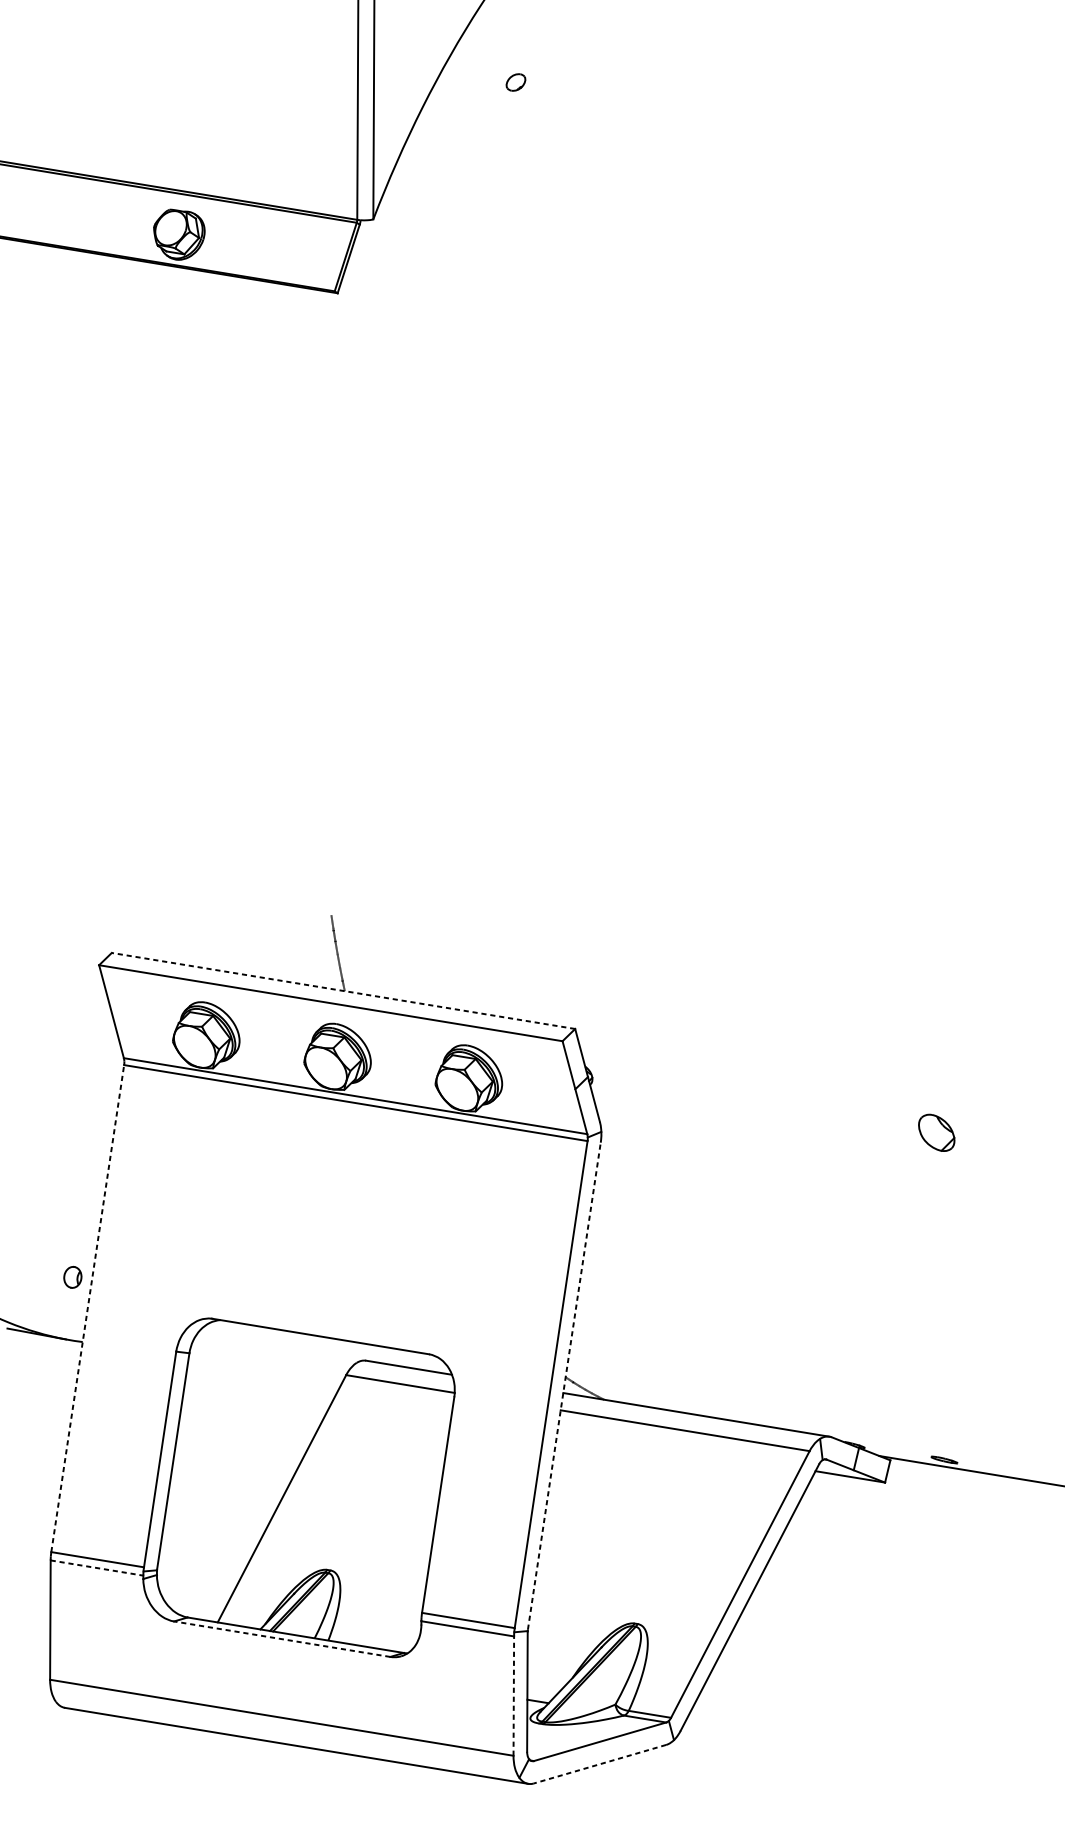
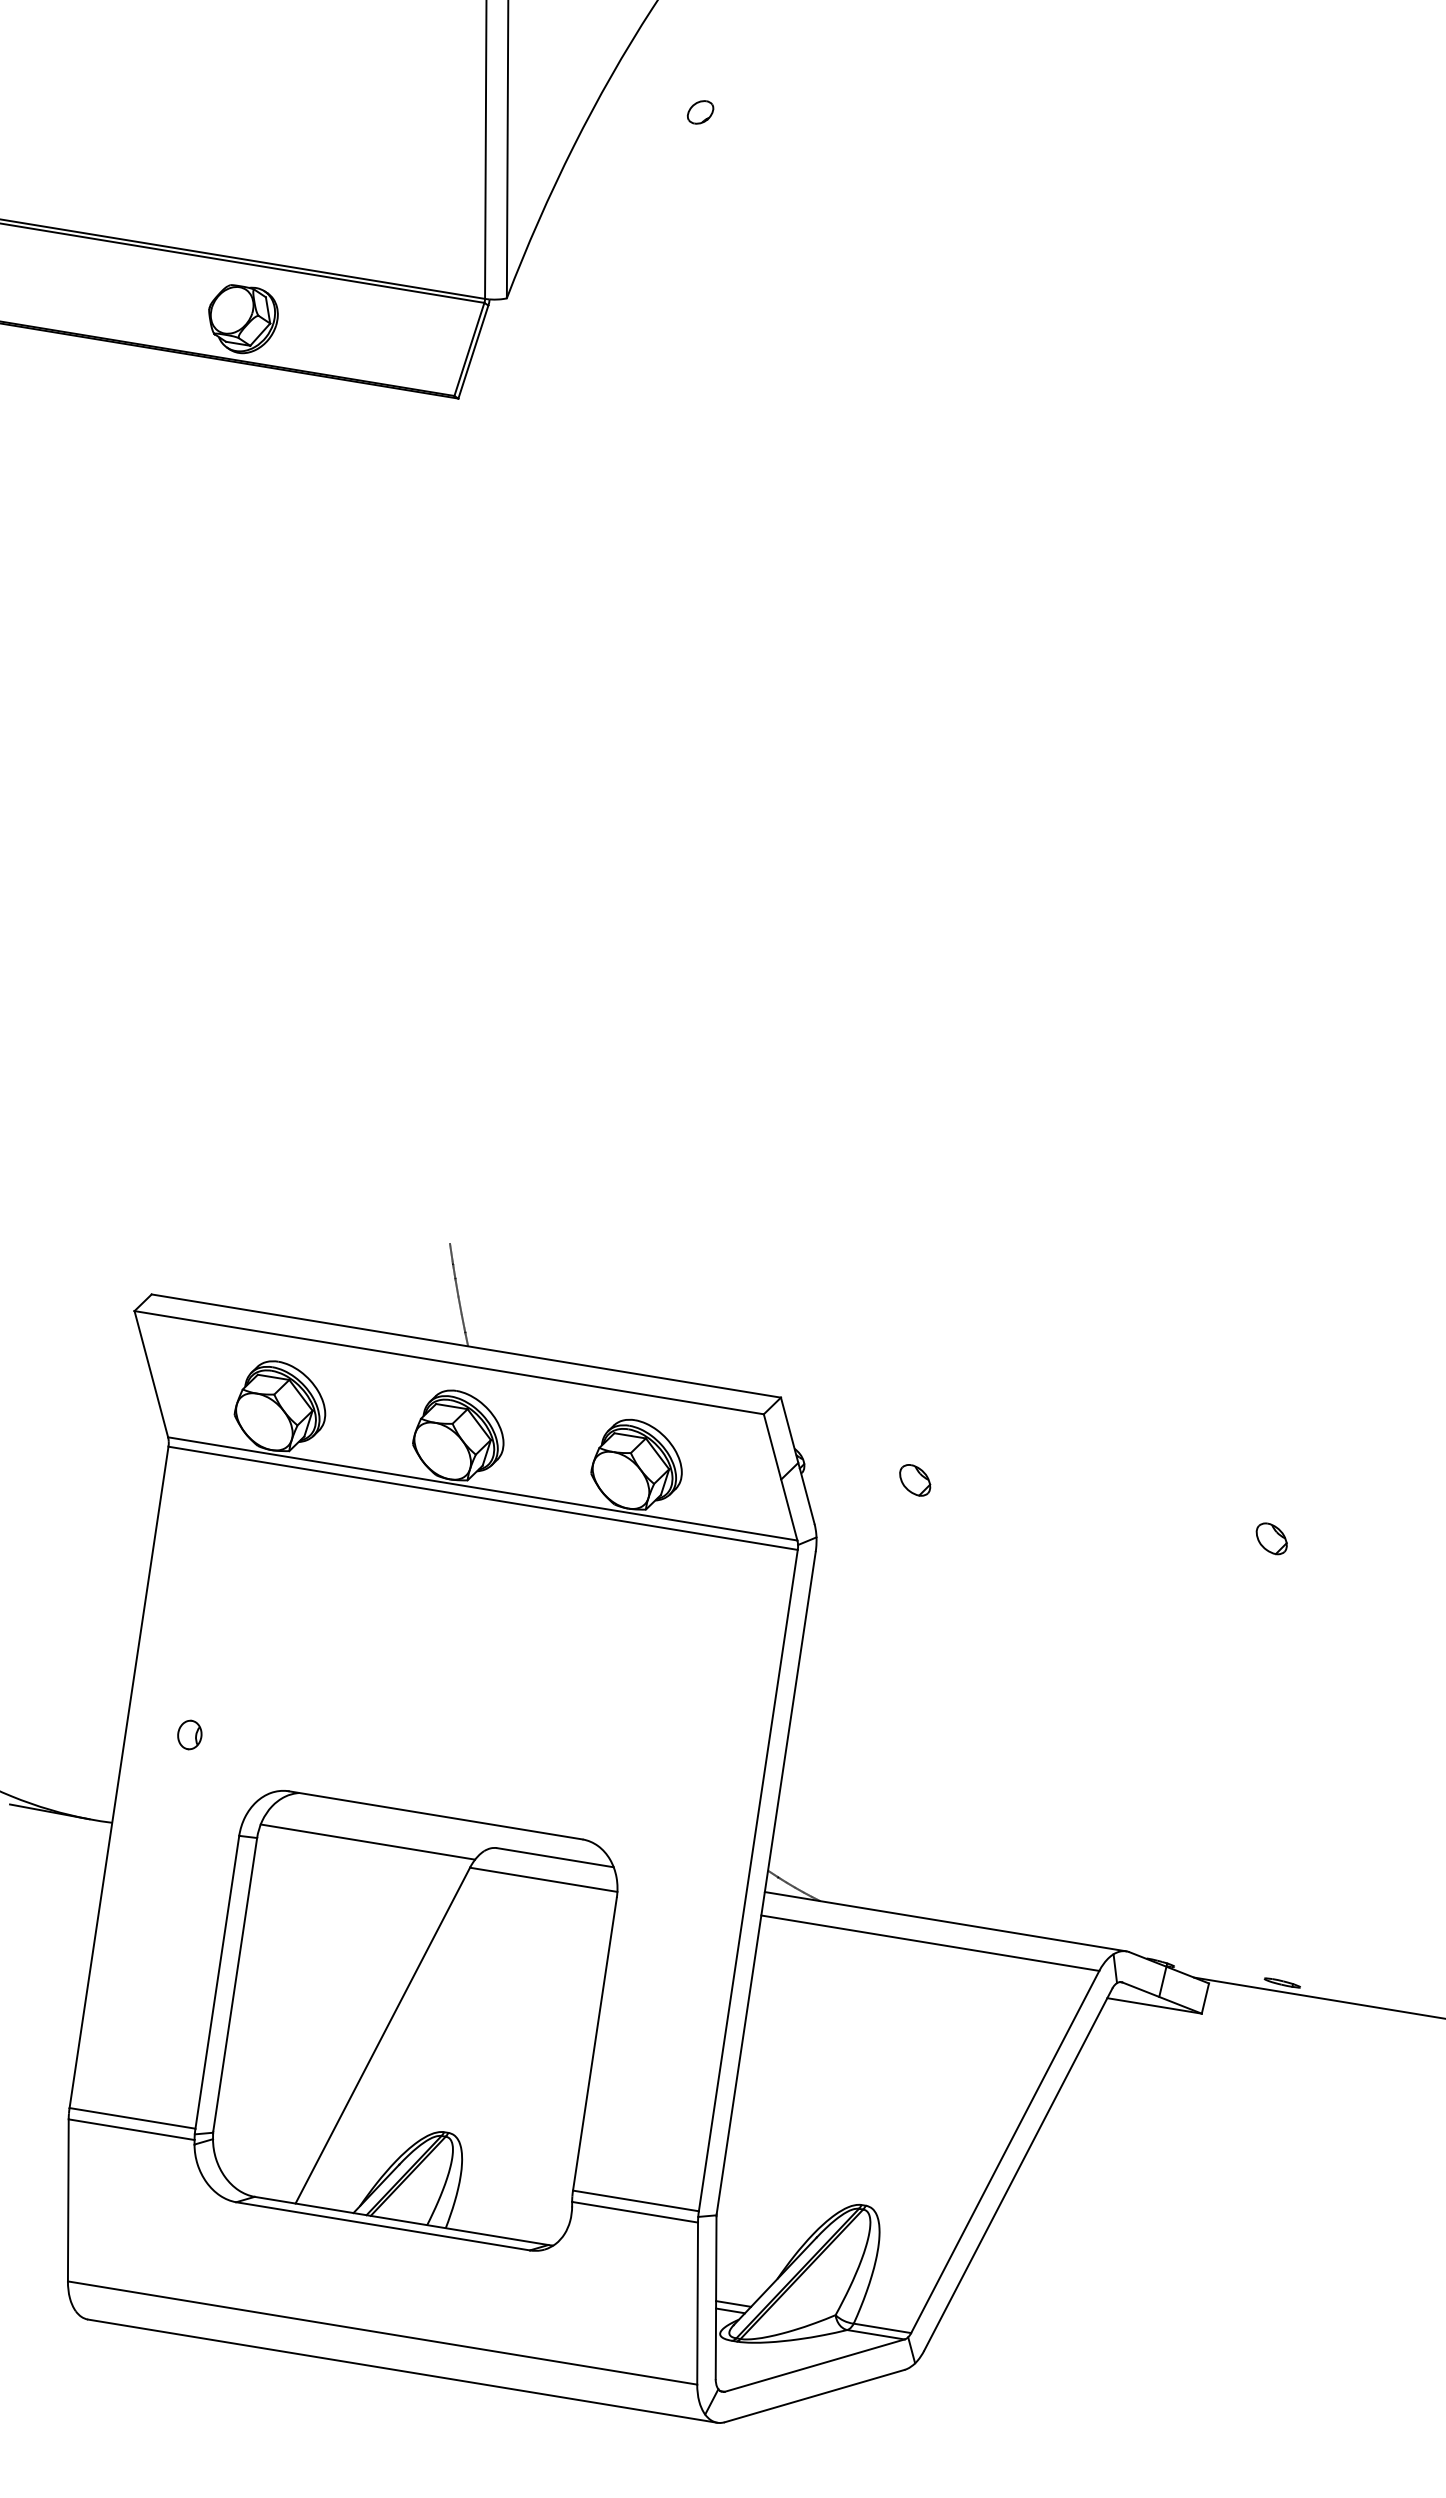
line: (343, 991) -> (466, 1346), dashed -> solid
part: (674, 1089) -> (915, 1480), added
part: (936, 1132) -> (1271, 1538), size x0.62
part: (72, 1277) -> (189, 1734), moved
line: (88, 1307) -> (119, 1776), dashed -> solid
line: (270, 1355) -> (367, 1841), added
line: (564, 1386) -> (766, 1882), dashed -> solid
line: (96, 1567) -> (131, 2129), dashed -> solid
line: (282, 1639) -> (383, 2226), dashed -> solid
line: (513, 1696) -> (697, 2303), dashed -> solid
line: (540, 1696) -> (733, 2303), added
line: (599, 1764) -> (814, 2396), dashed -> solid

